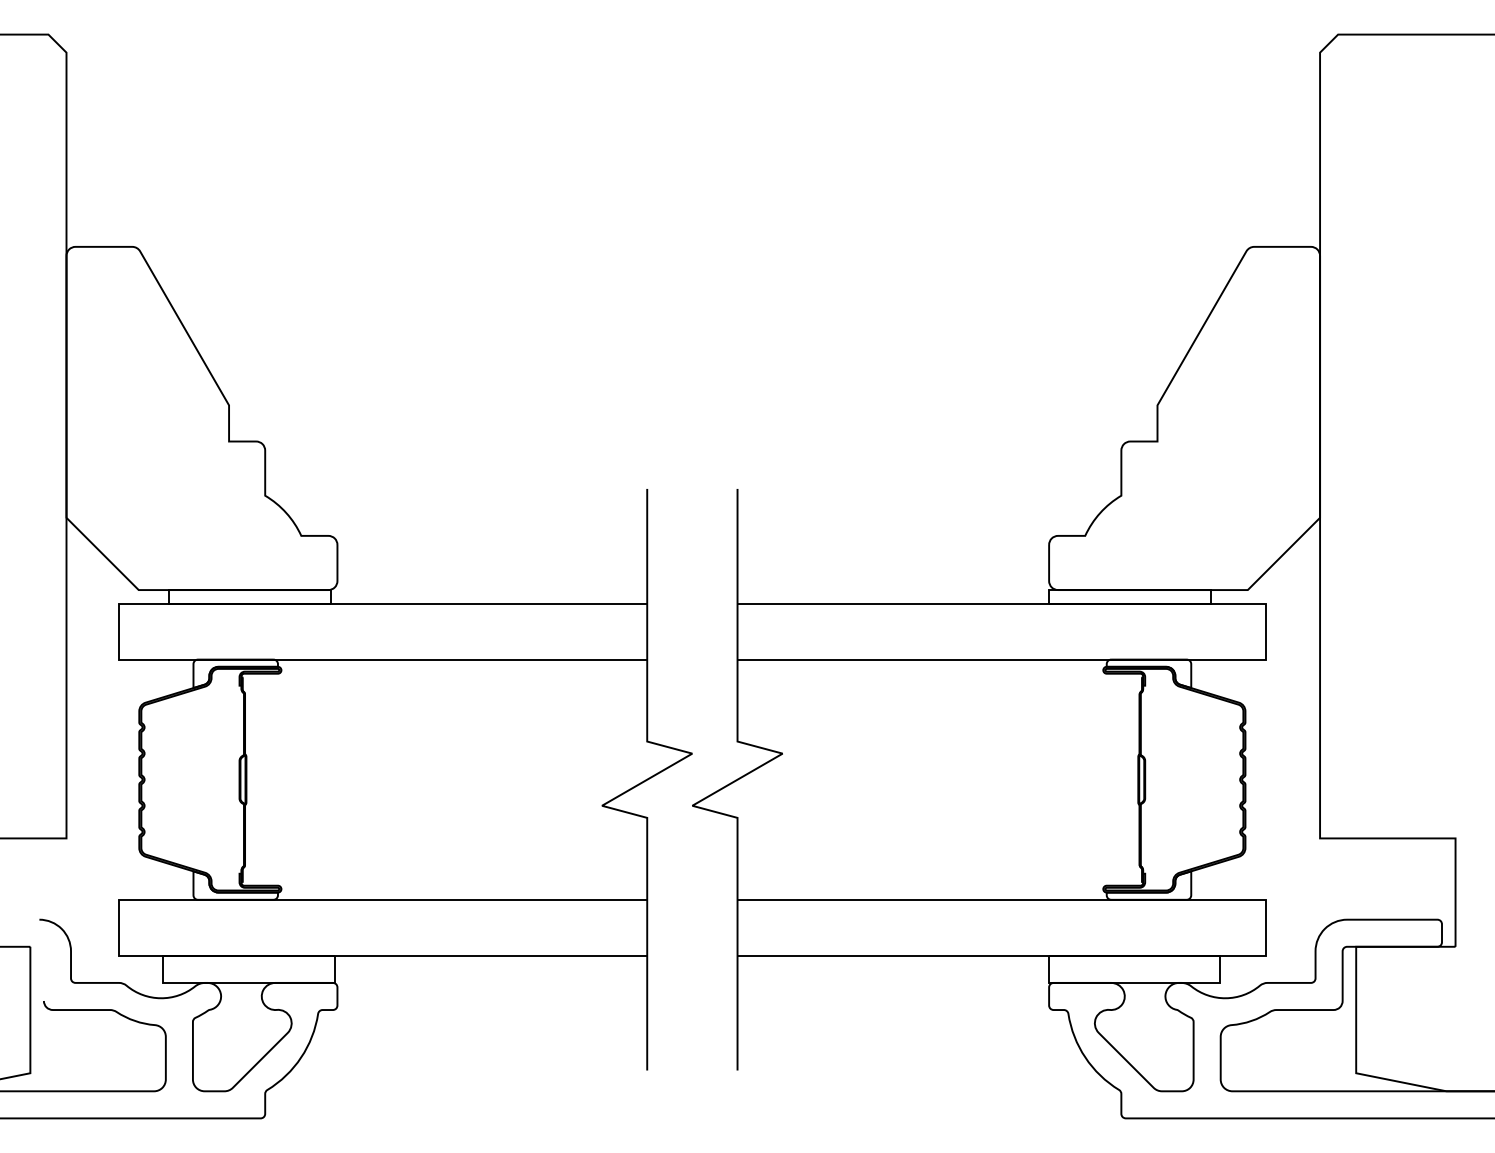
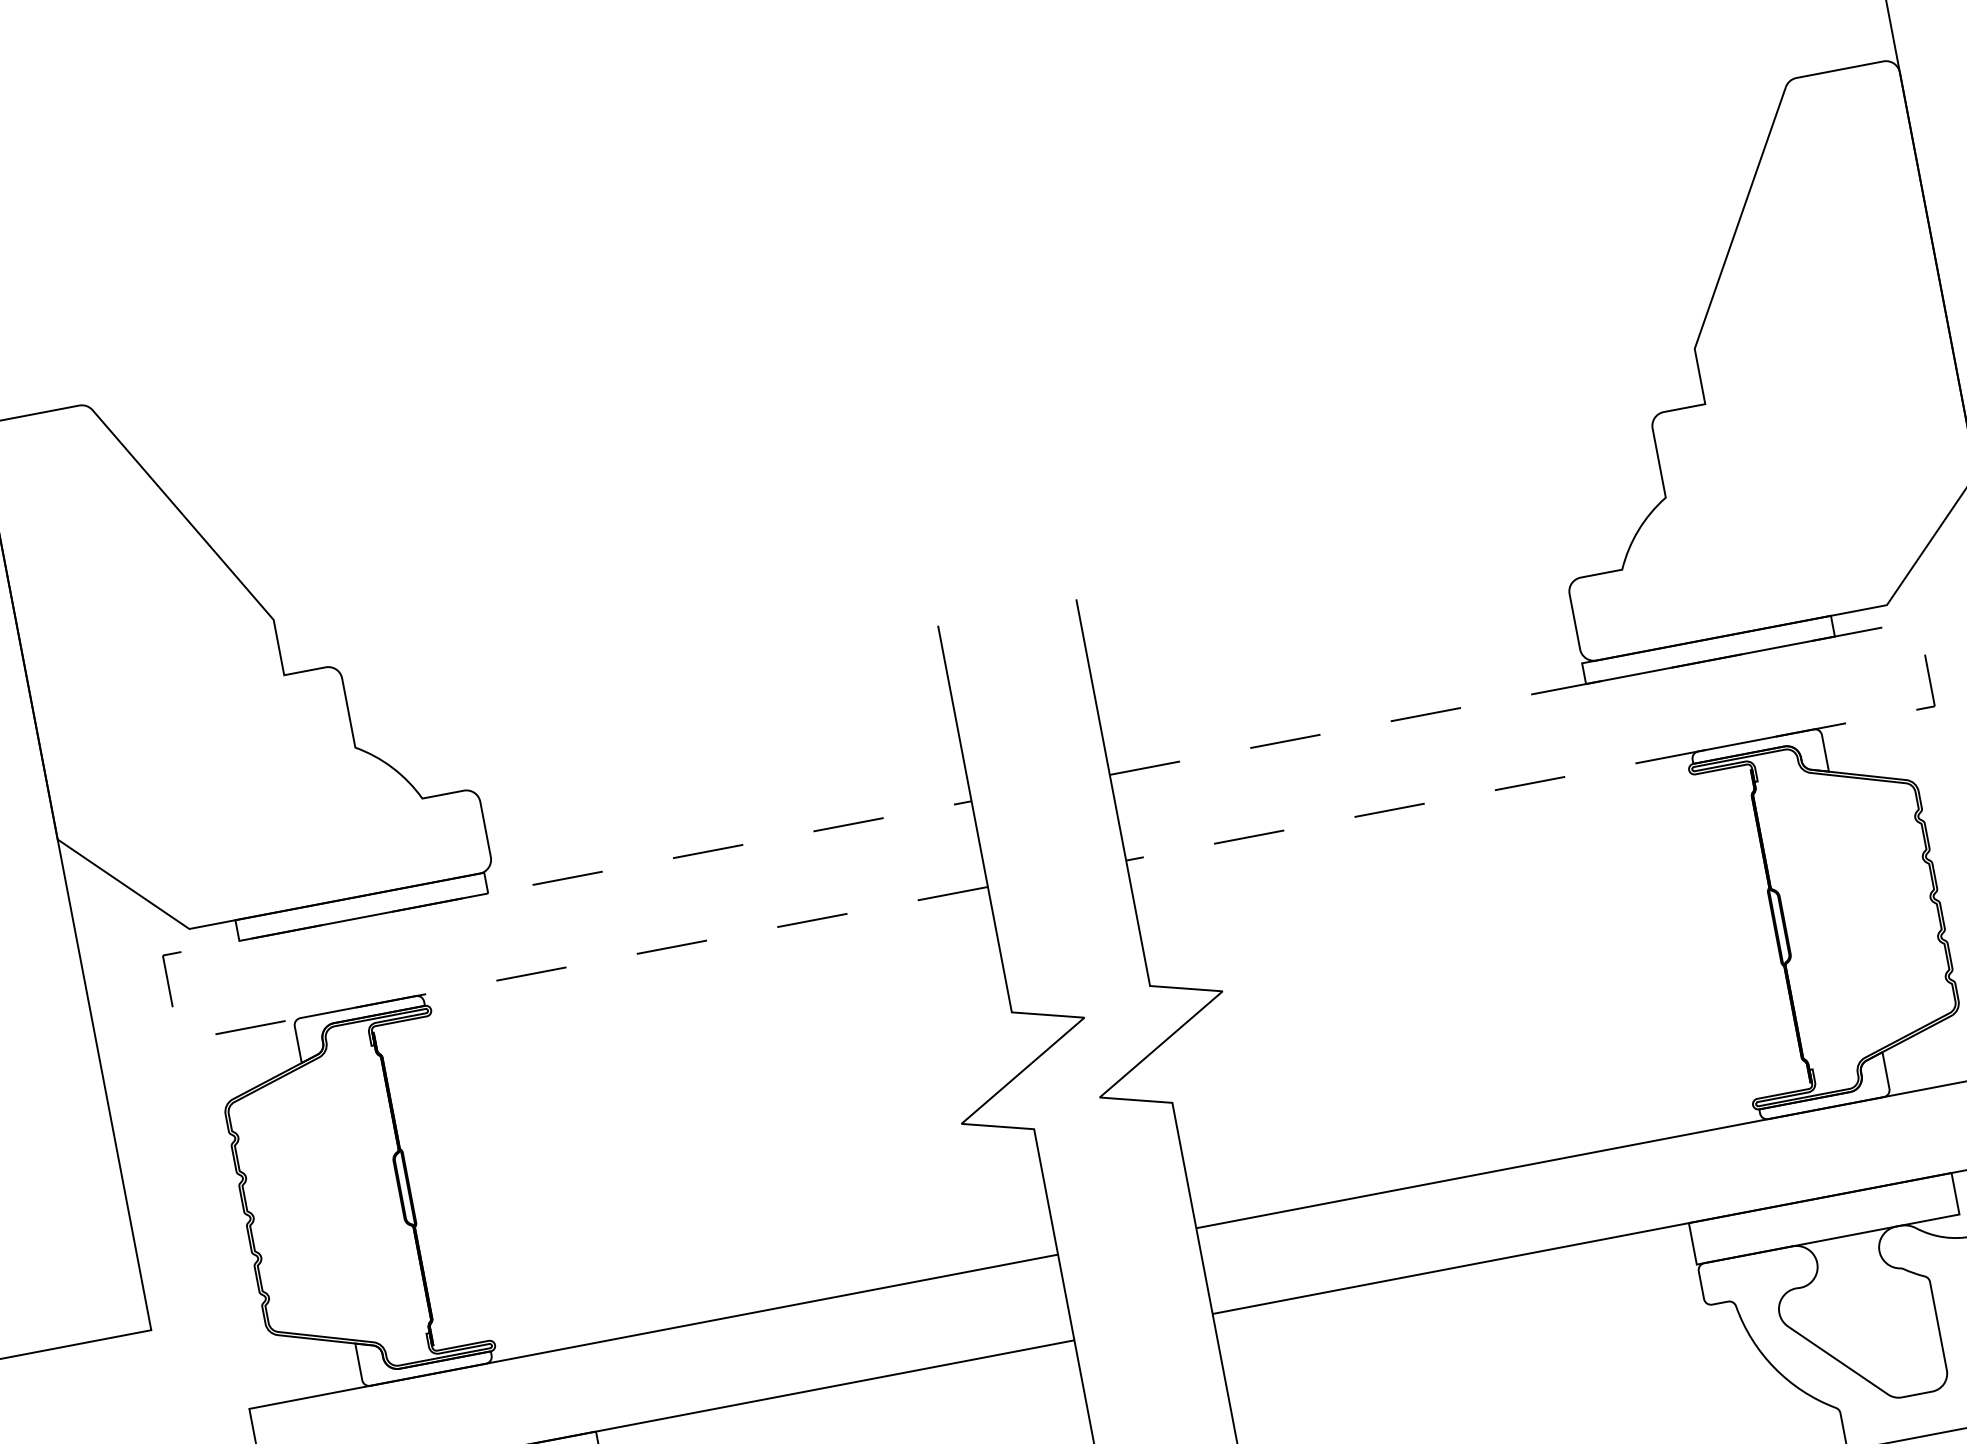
line: (118, 631) -> (170, 998), solid -> dashed
line: (1265, 631) -> (1926, 663), solid -> dashed

